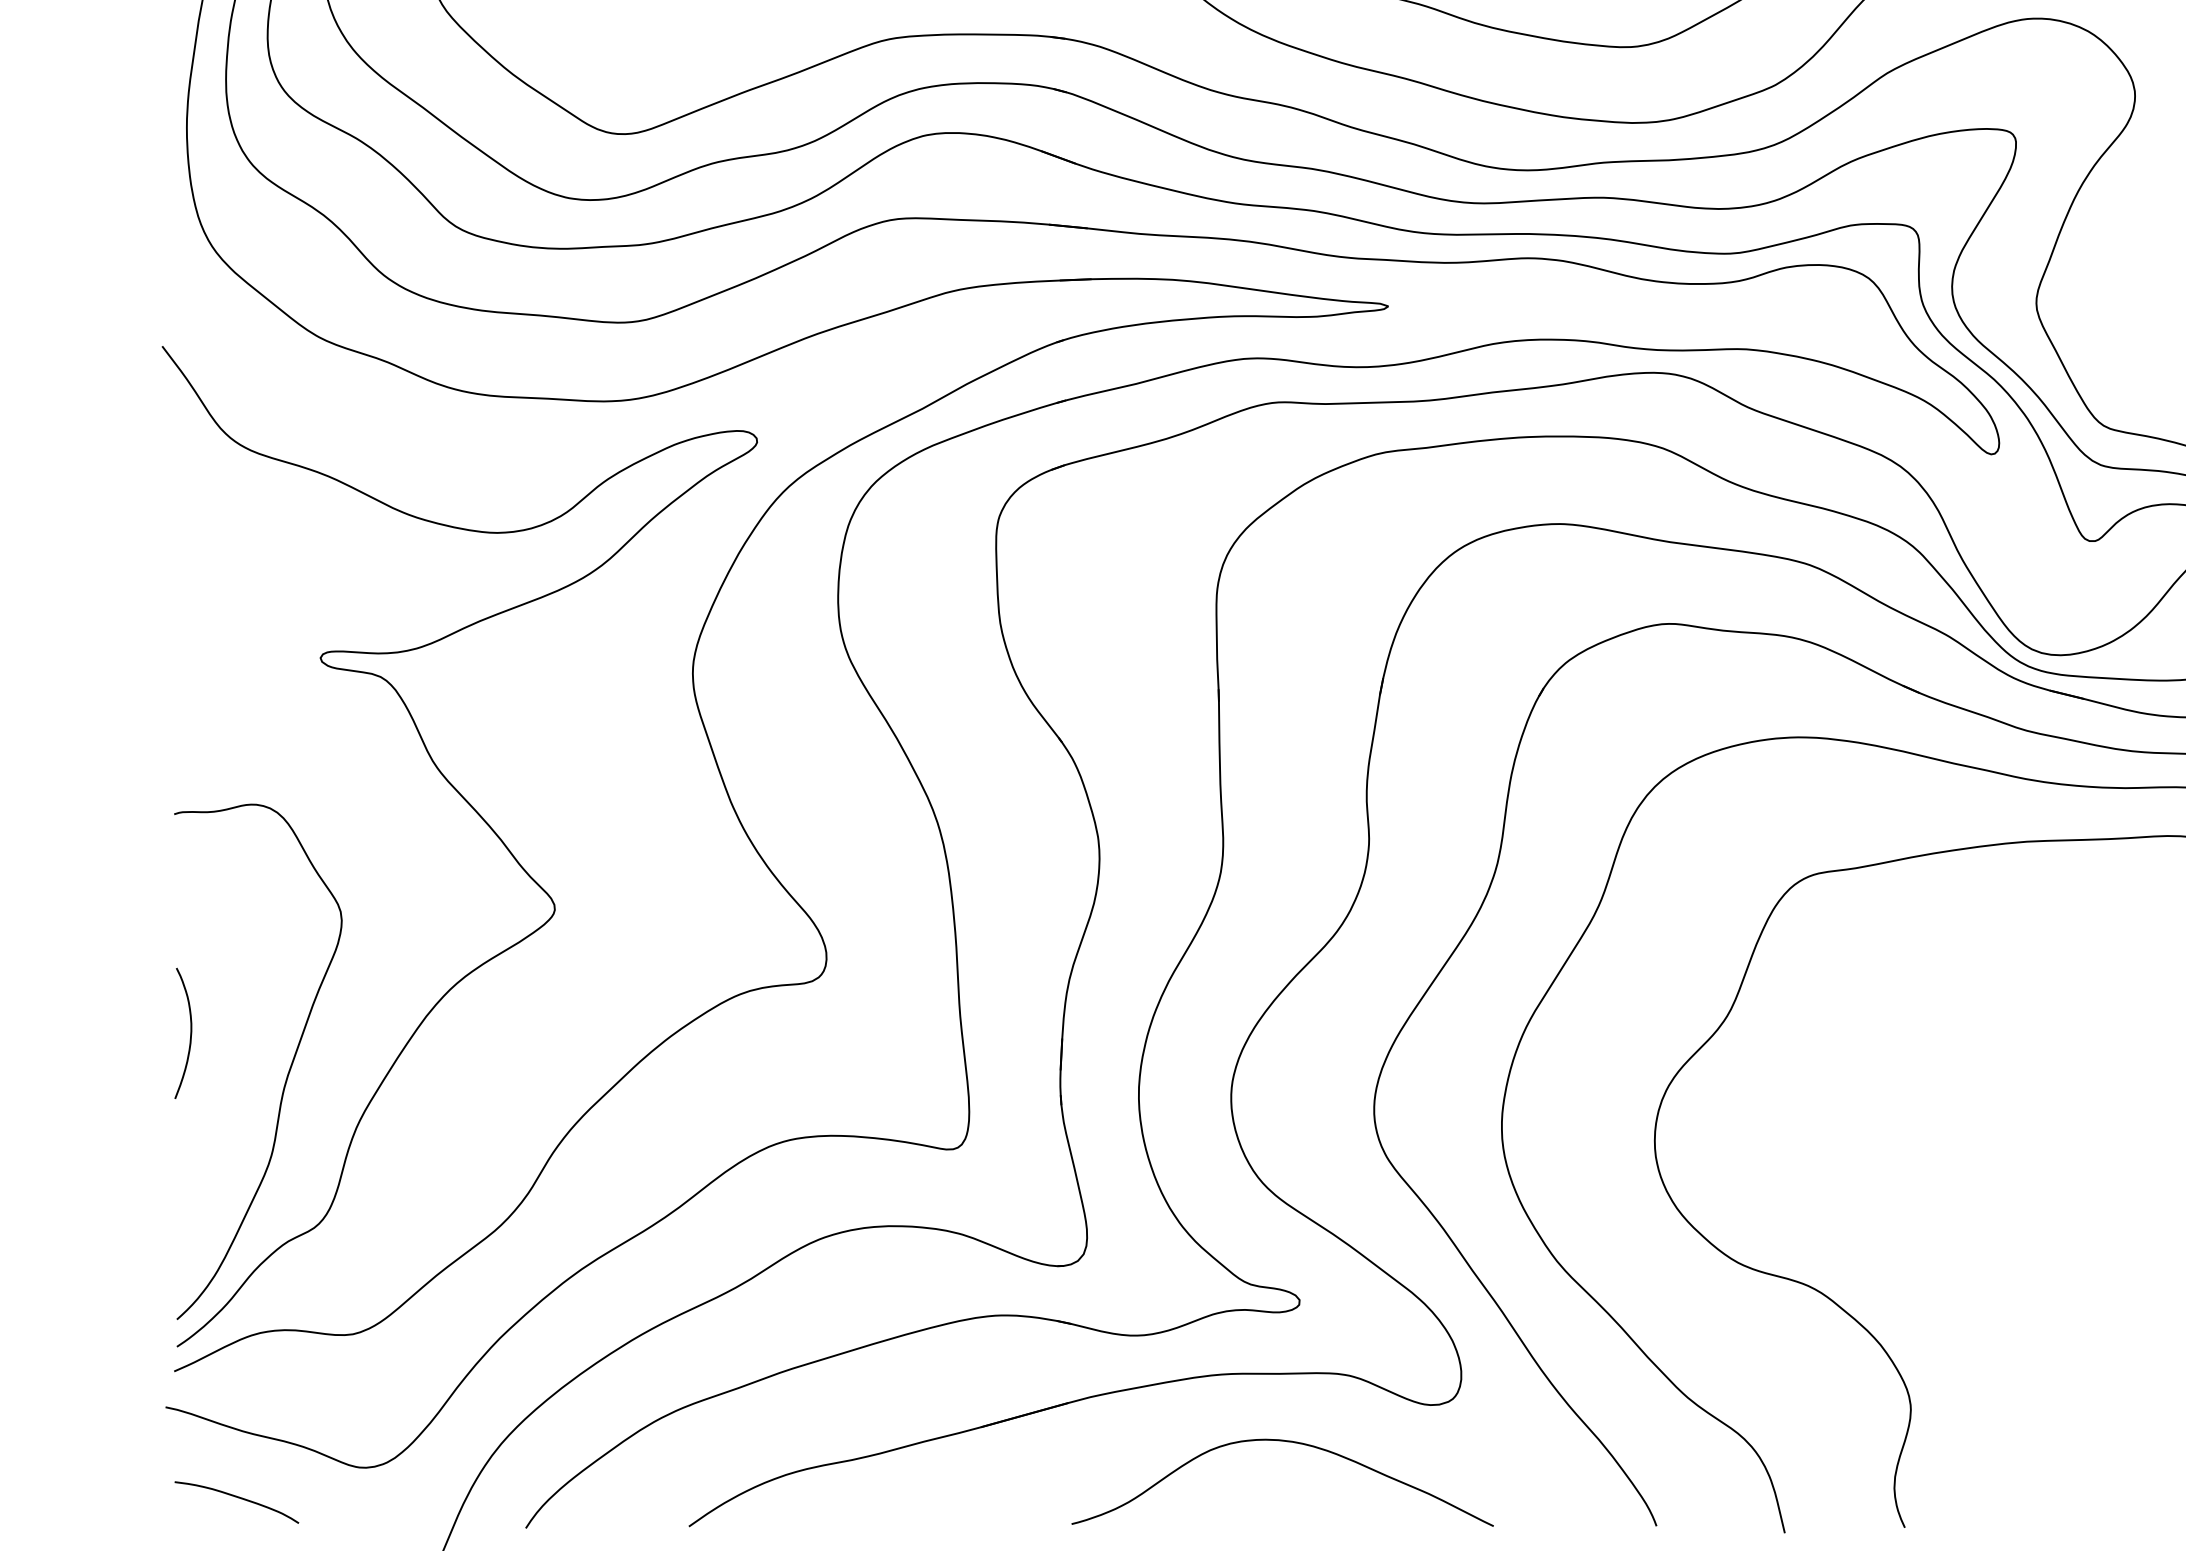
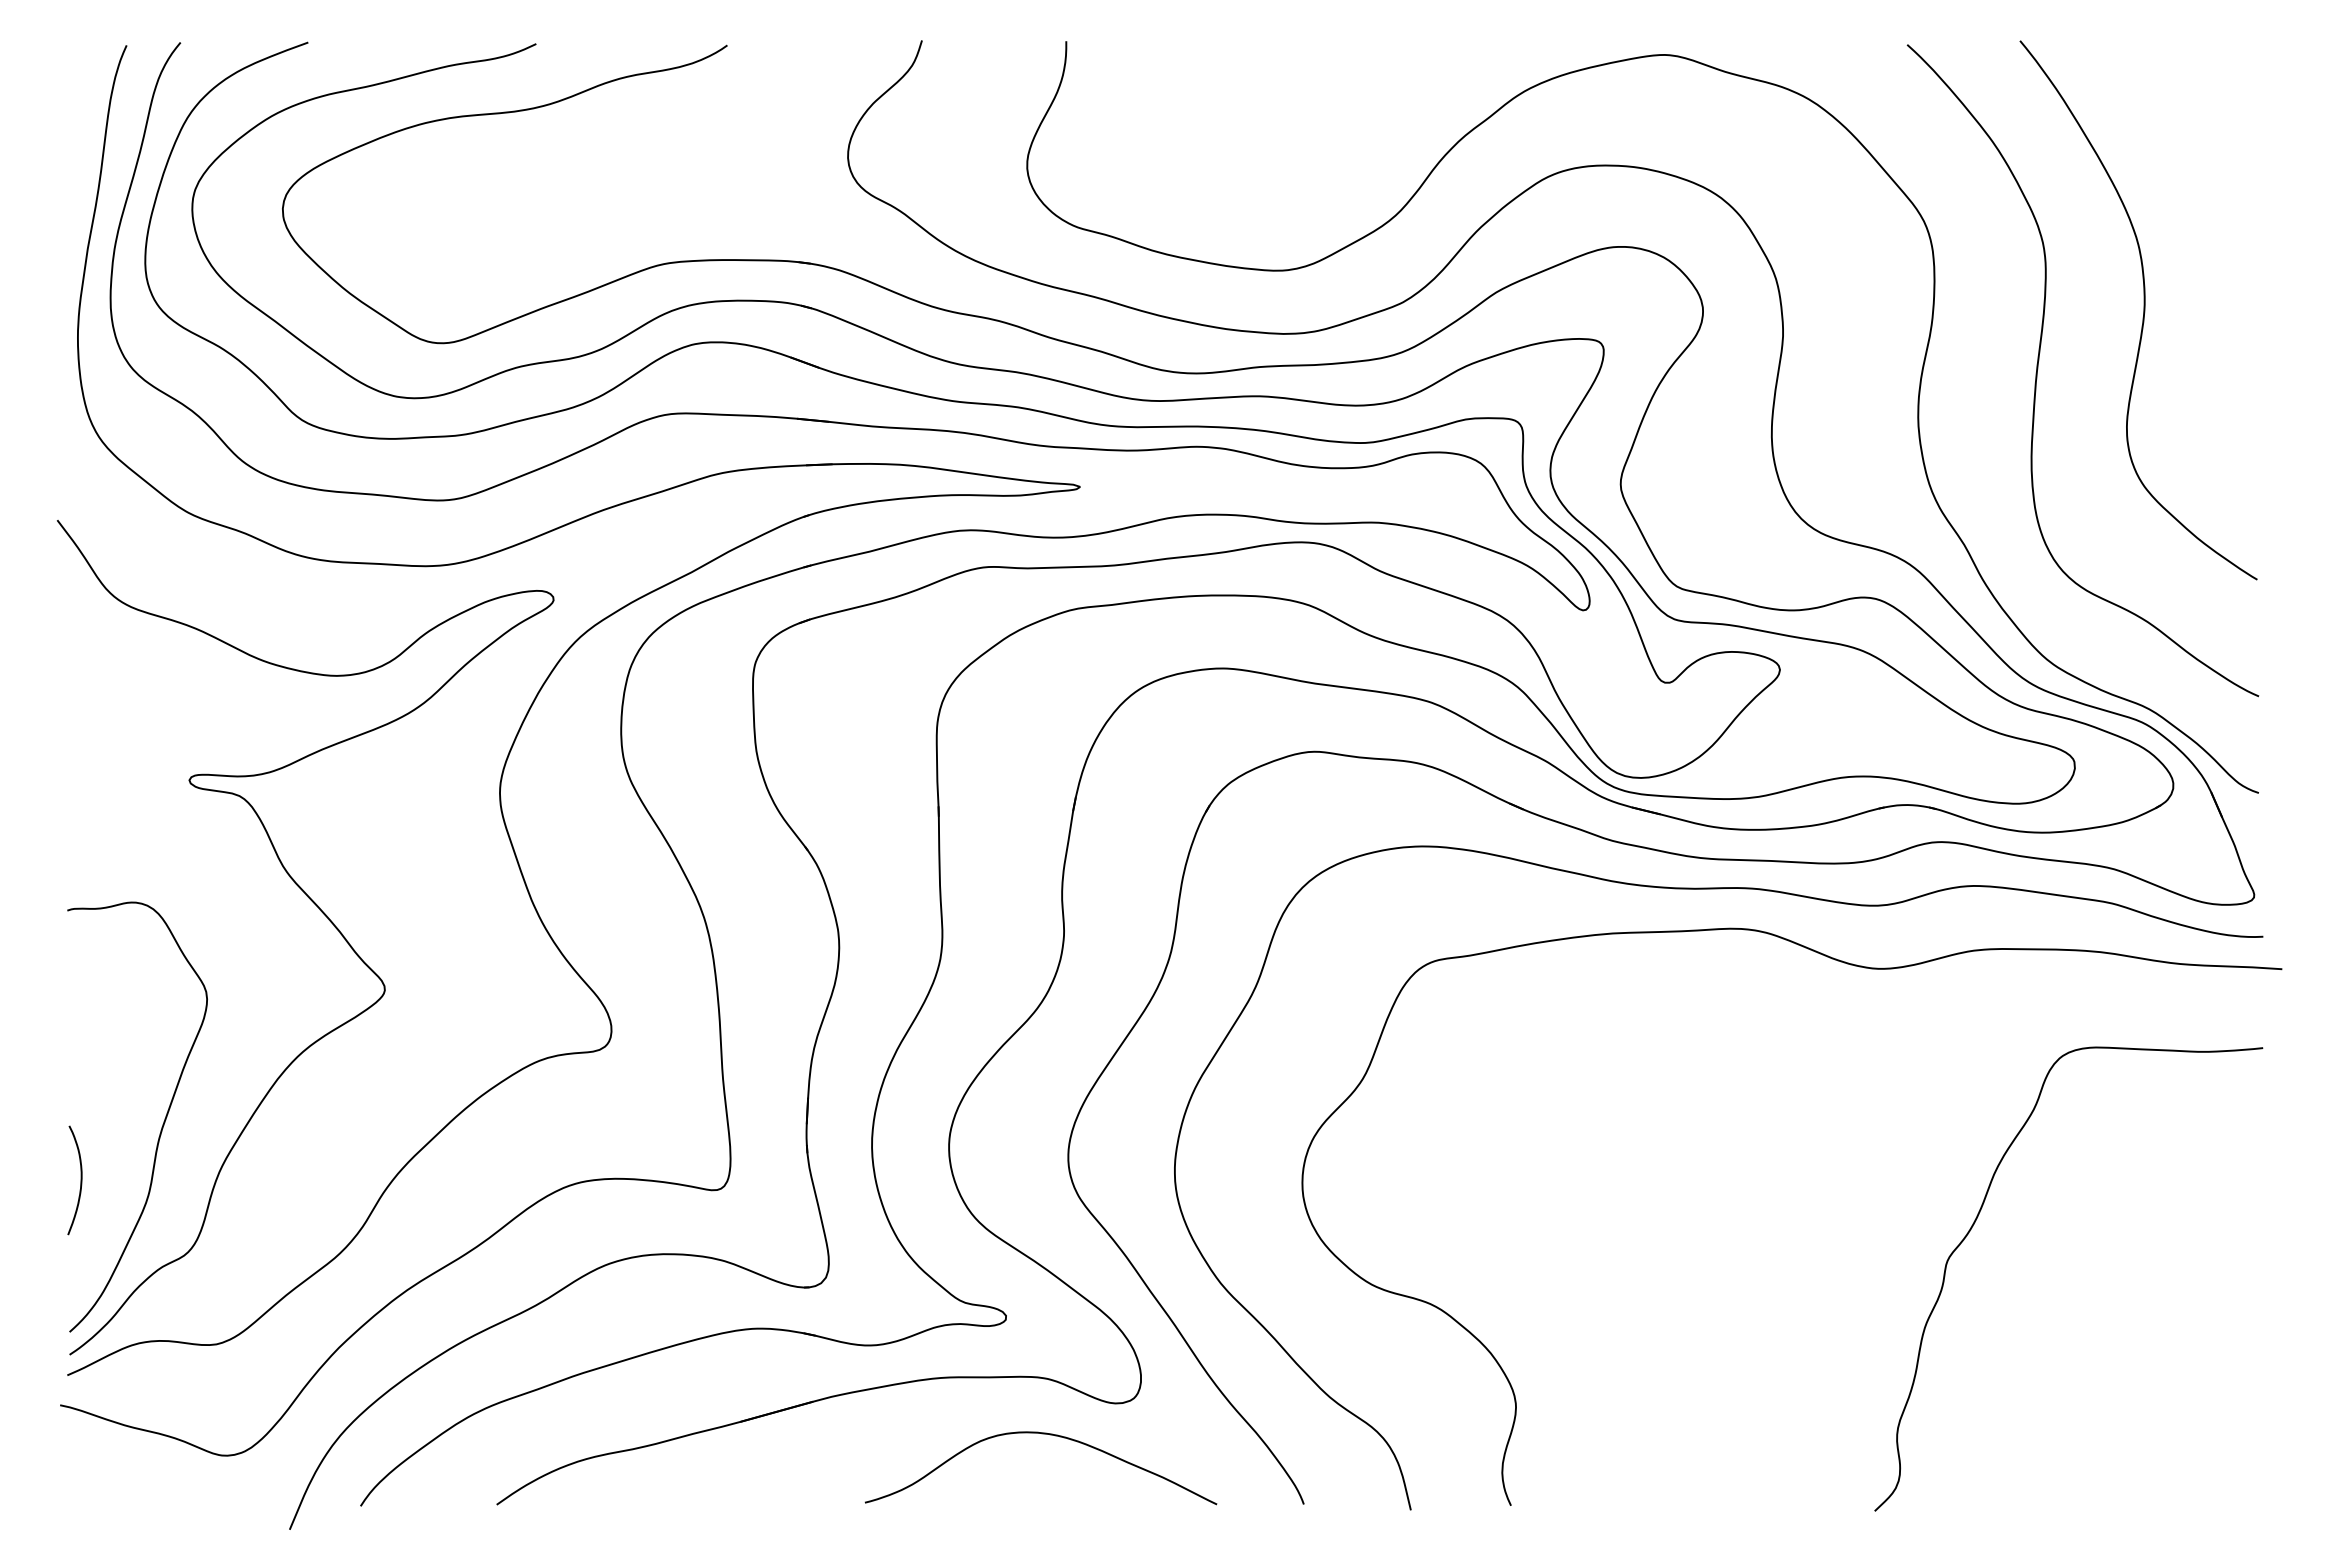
curve: (189, 1033) -> (80, 1180), moved
curve: (1283, 1442) -> (1041, 1434), moved
curve: (237, 1498) -> (120, 1481), removed

